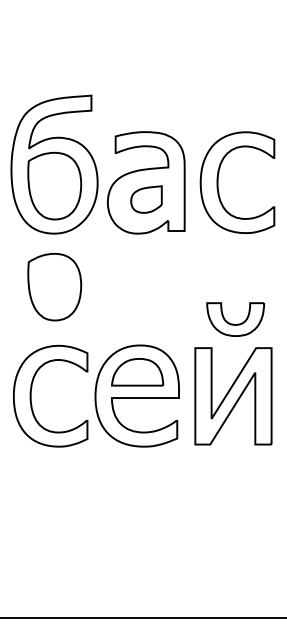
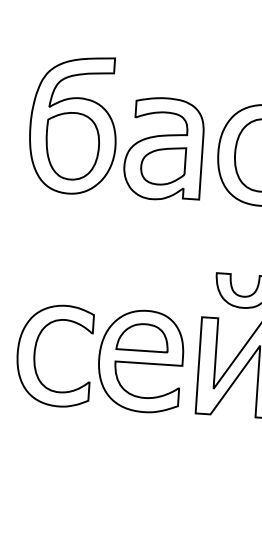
part: (146, 199) -> (163, 165), size x1.43
part: (54, 286) -> (65, 246), removed

